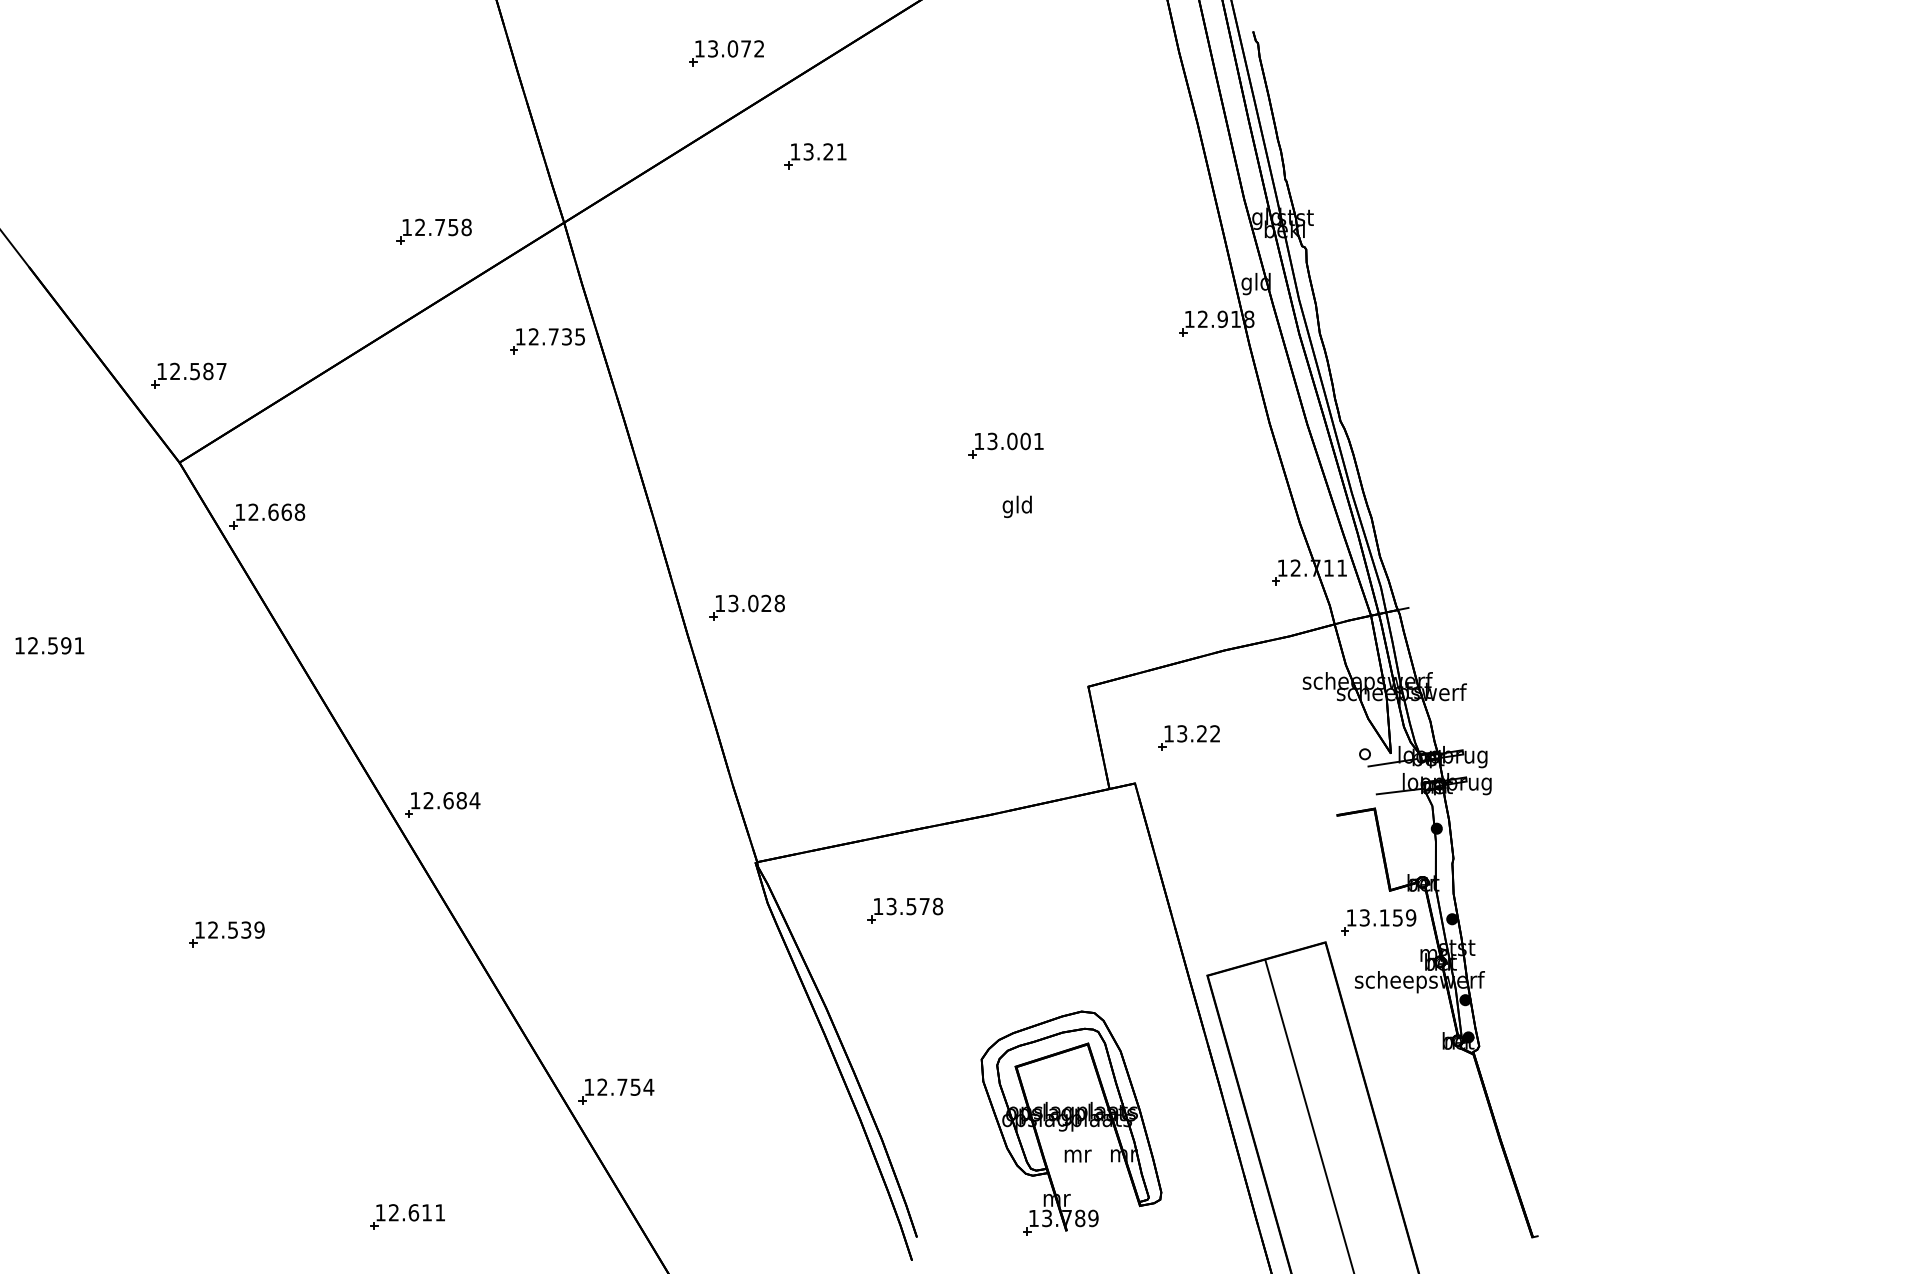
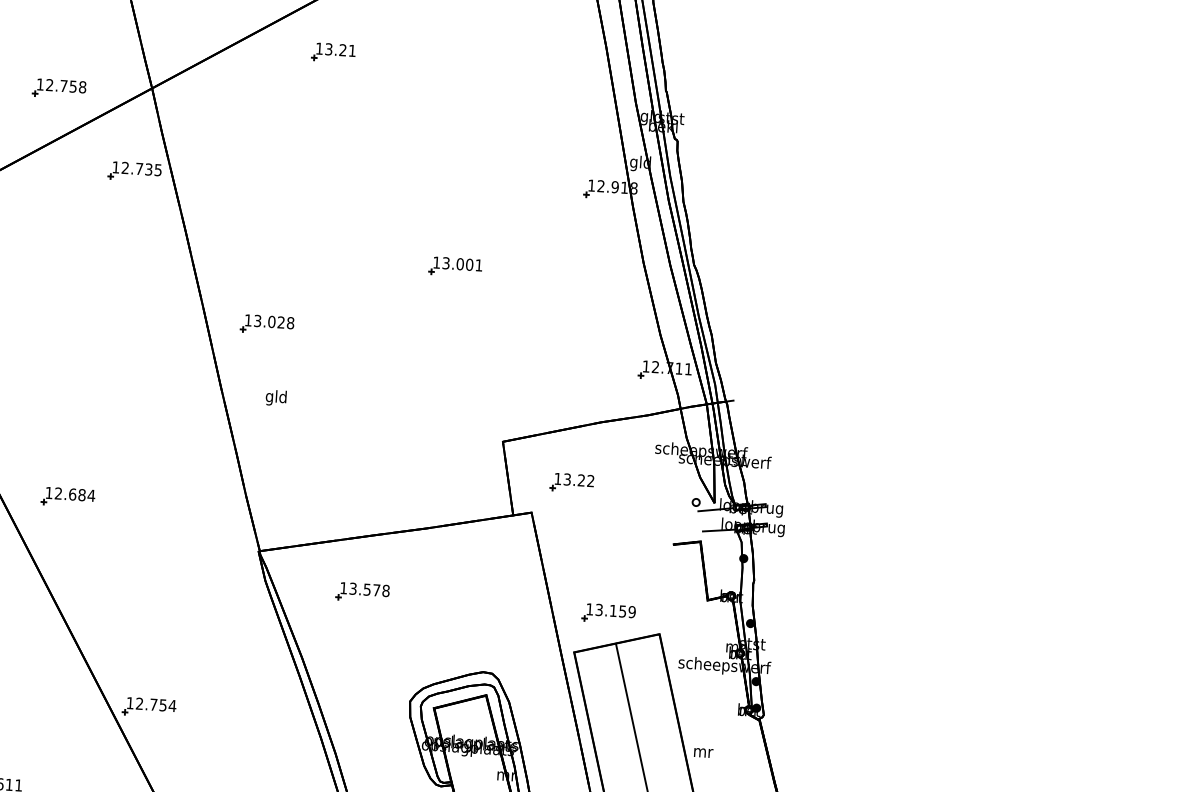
text: (1016, 506) -> (275, 397), moved
part: (746, 607) -> (266, 324), moved
part: (442, 804) -> (68, 496), moved
part: (1378, 922) -> (608, 613), moved
text: (1077, 1155) -> (703, 752), moved

